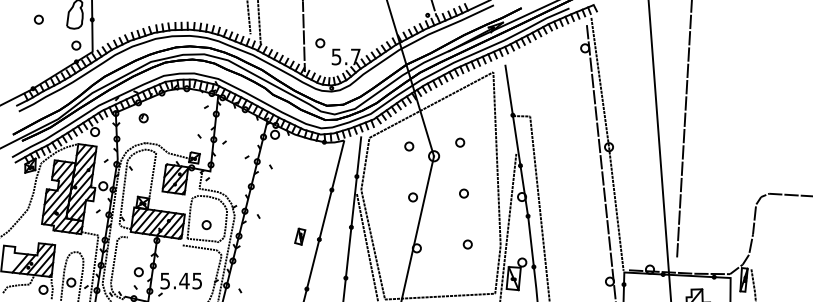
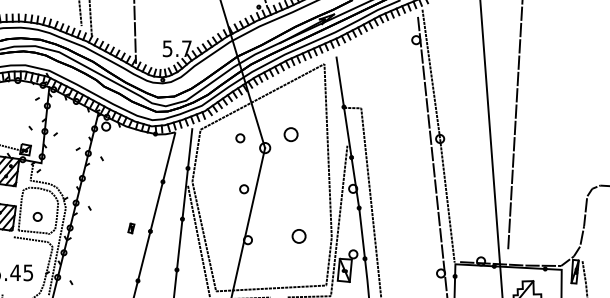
part: (320, 43) -> (151, 35), removed
part: (460, 142) -> (291, 134), size x1.6
part: (463, 193) -> (294, 185), removed
part: (300, 236) -> (131, 228), size x0.6
part: (467, 244) -> (298, 236), size x1.6

